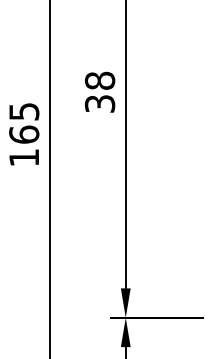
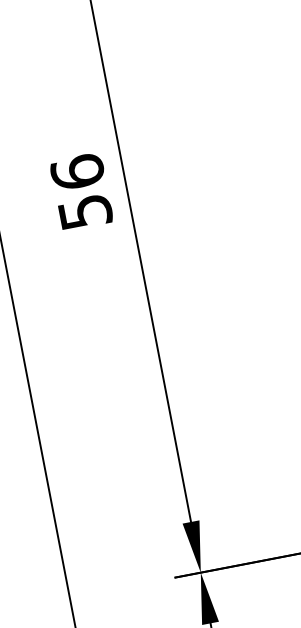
text: (100, 91) -> (81, 190), 38 -> 56

